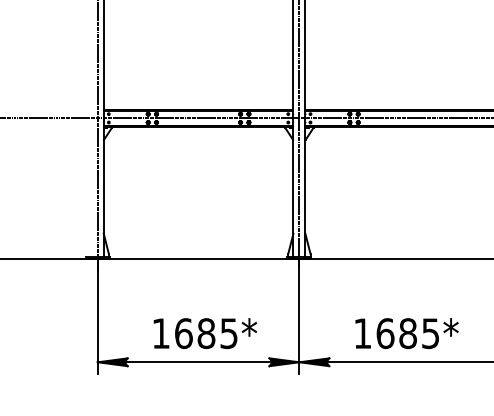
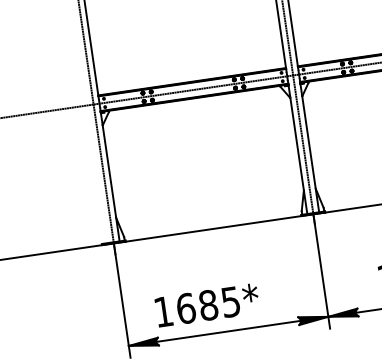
text: (204, 333) -> (206, 305), moved

